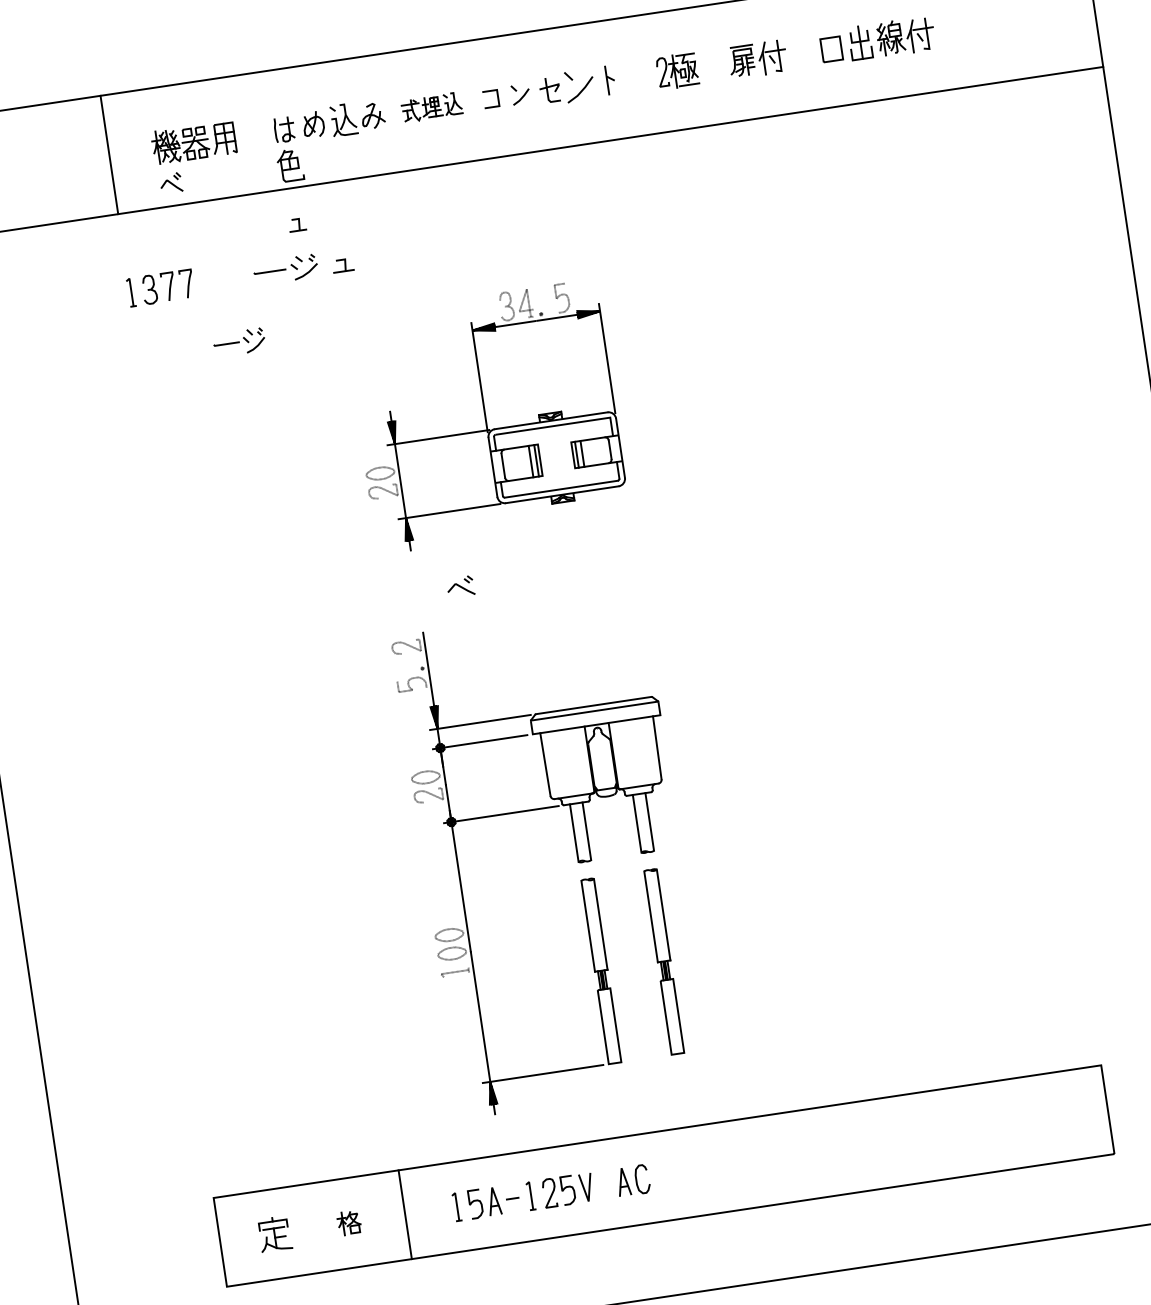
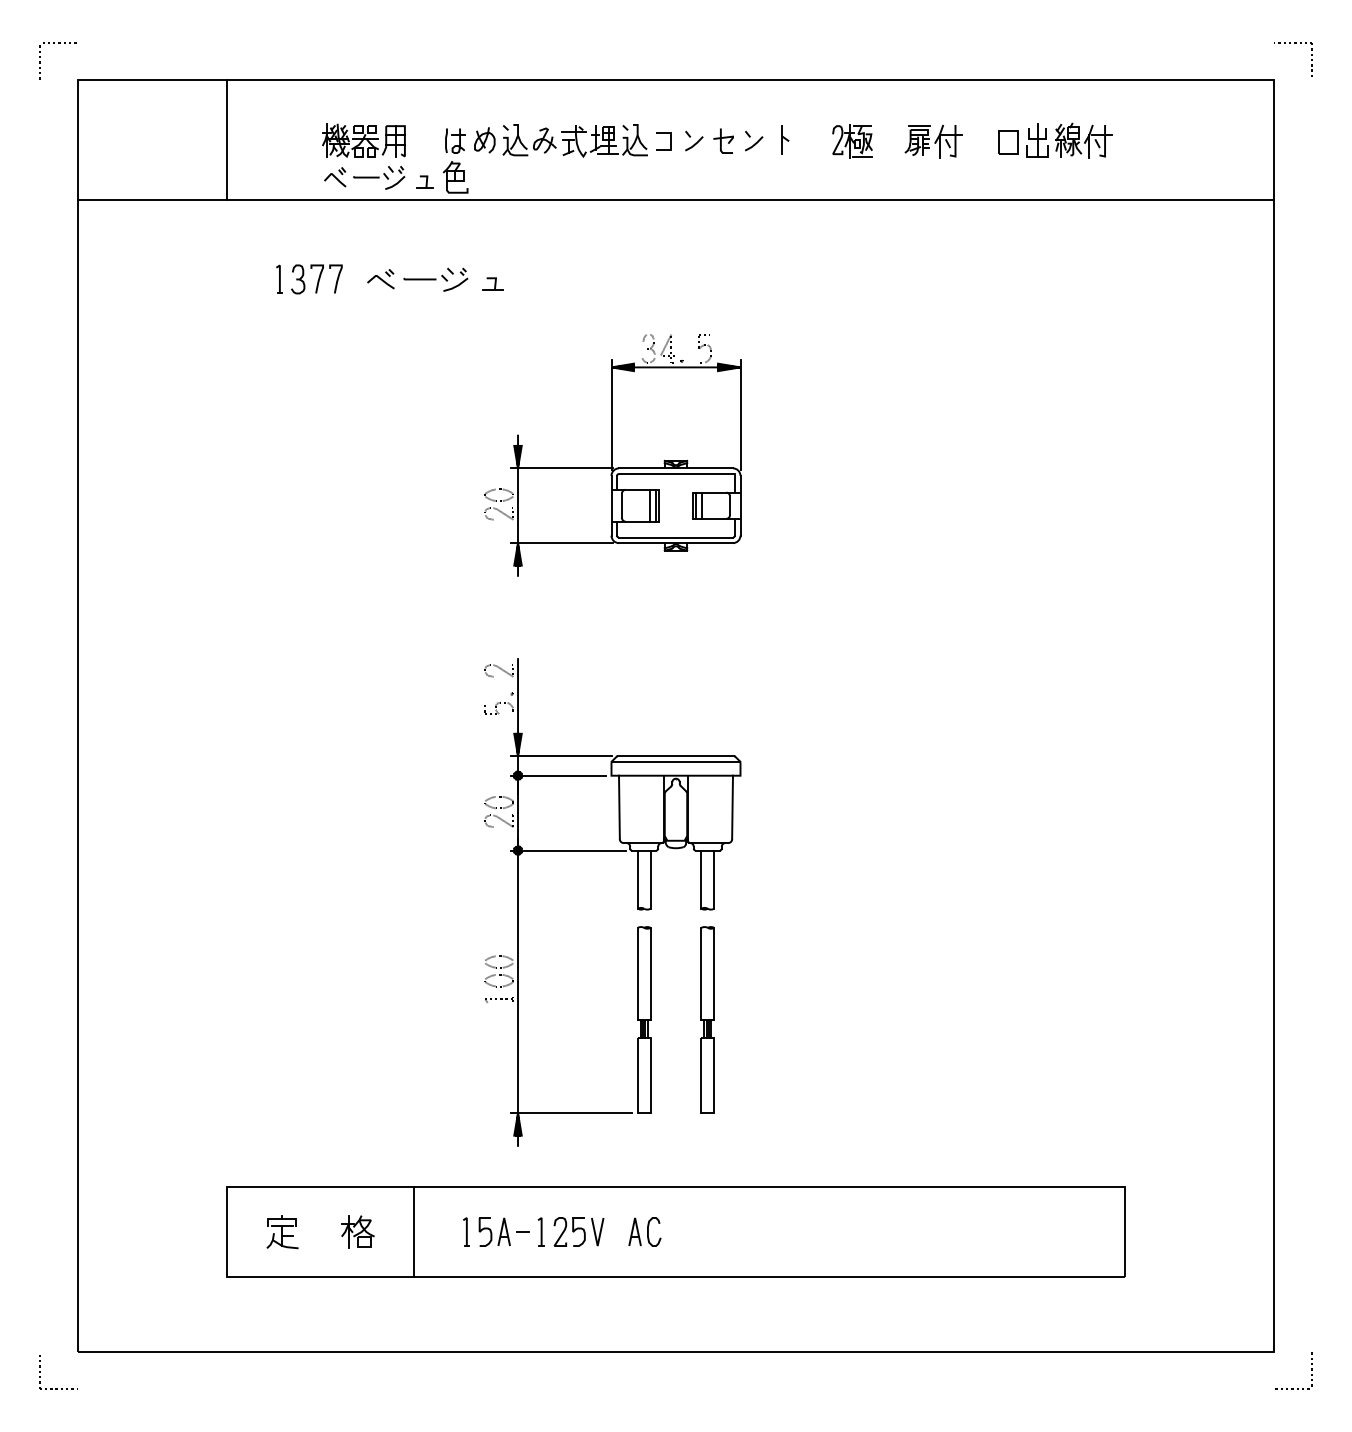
part: (580, 84) -> (754, 140), size x0.62
part: (432, 107) -> (604, 140), size x1.43
line: (109, 155) -> (227, 140), moved
part: (296, 224) -> (424, 181), moved
part: (239, 342) -> (379, 177), moved
part: (460, 587) -> (380, 279), moved
part: (349, 1222) -> (357, 1231), size x1.43

